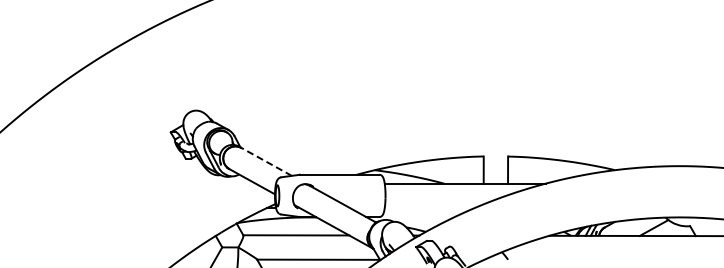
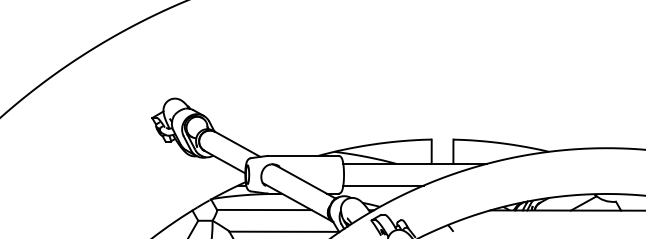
line: (266, 161) -> (237, 144), dashed -> solid
line: (429, 208) -> (383, 186), added

